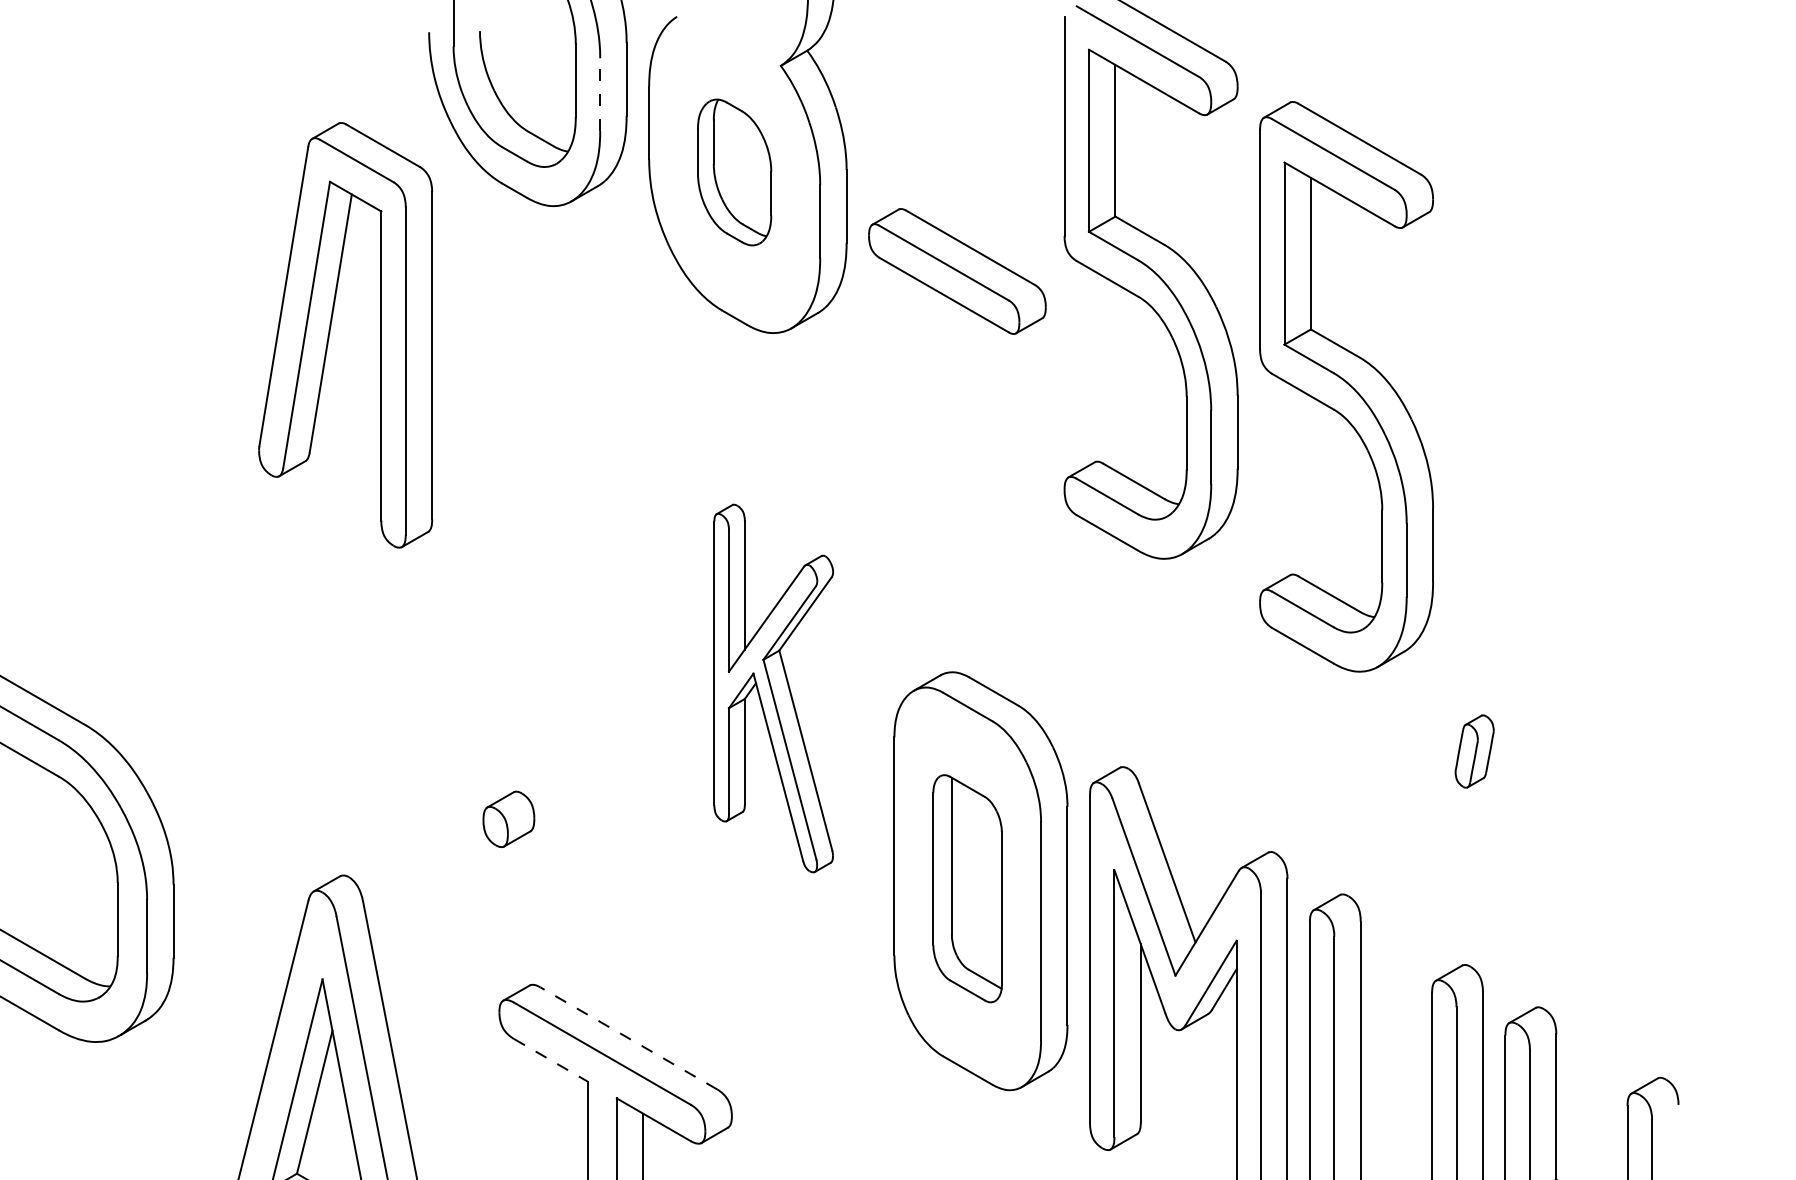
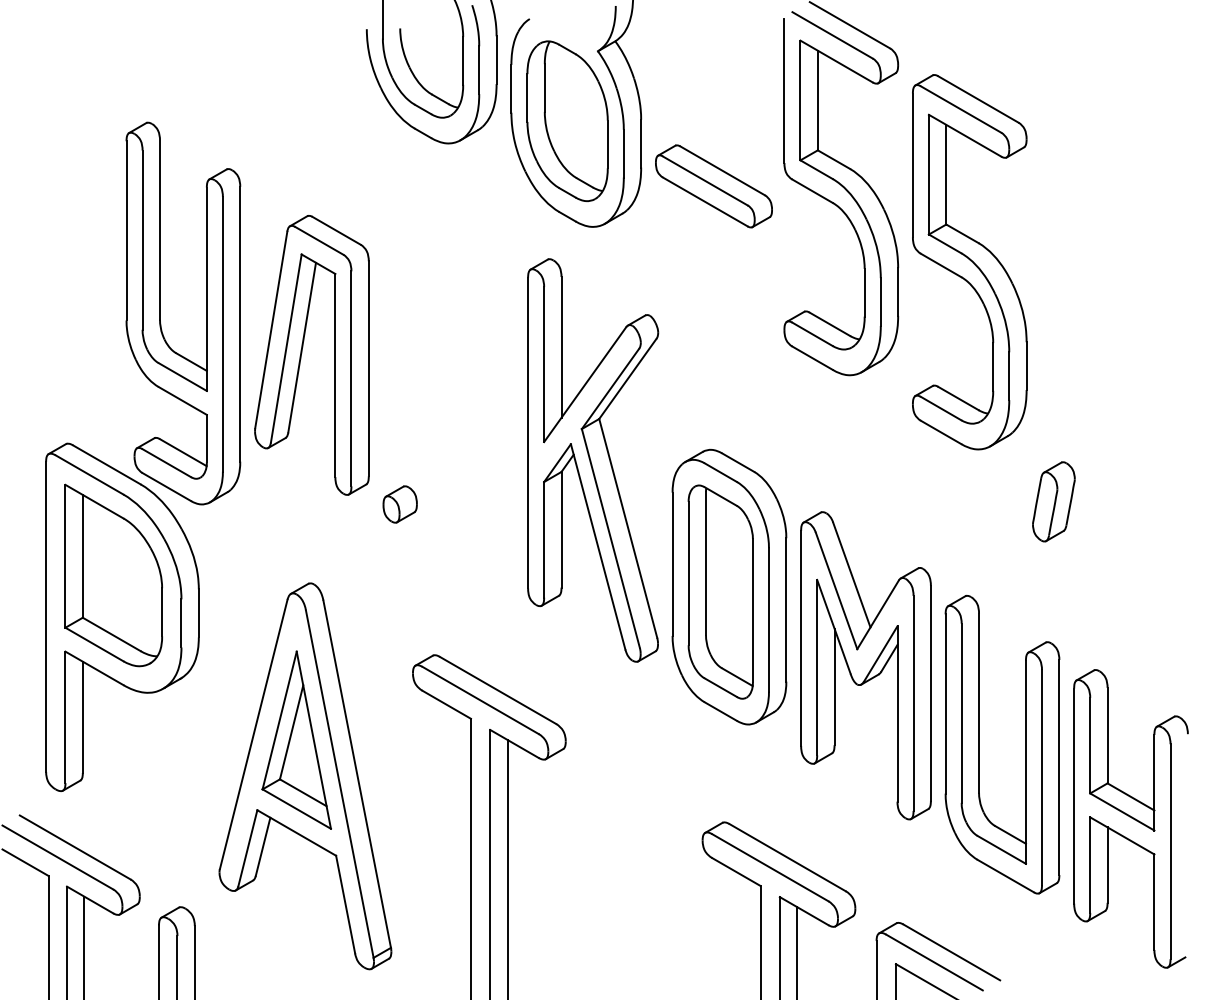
line: (600, 95) -> (479, 70), dashed -> solid
part: (734, 172) -> (567, 121), size x1.67
part: (331, 332) -> (302, 353), moved
part: (115, 464) -> (160, 313), added
part: (774, 688) -> (593, 460), size x1.67
part: (1474, 750) -> (1053, 501), size x1.67
part: (507, 819) -> (399, 504), moved
part: (967, 887) -> (720, 591), size x1.43
line: (628, 1038) -> (497, 690), dashed -> solid
line: (550, 1059) -> (446, 704), dashed -> solid

